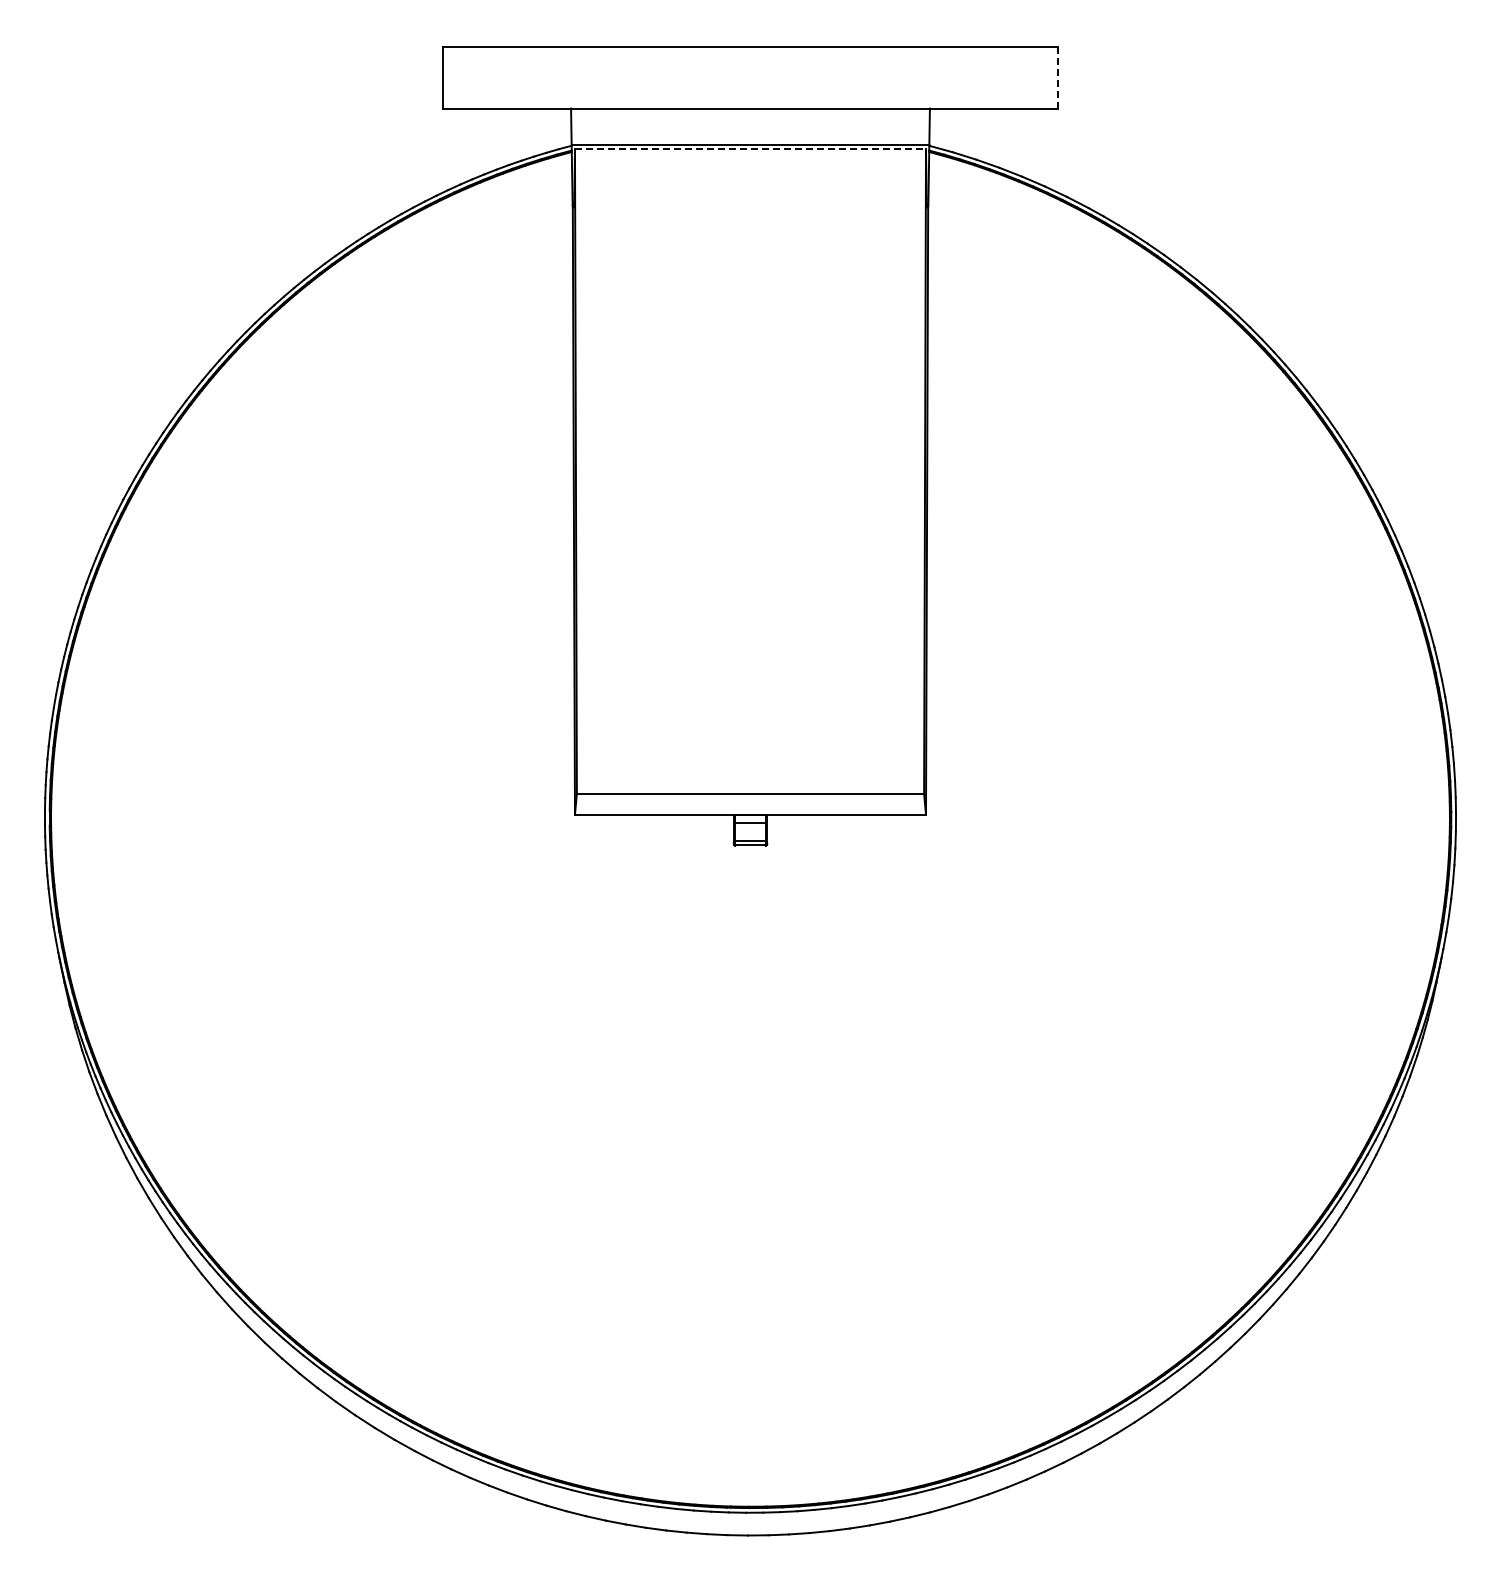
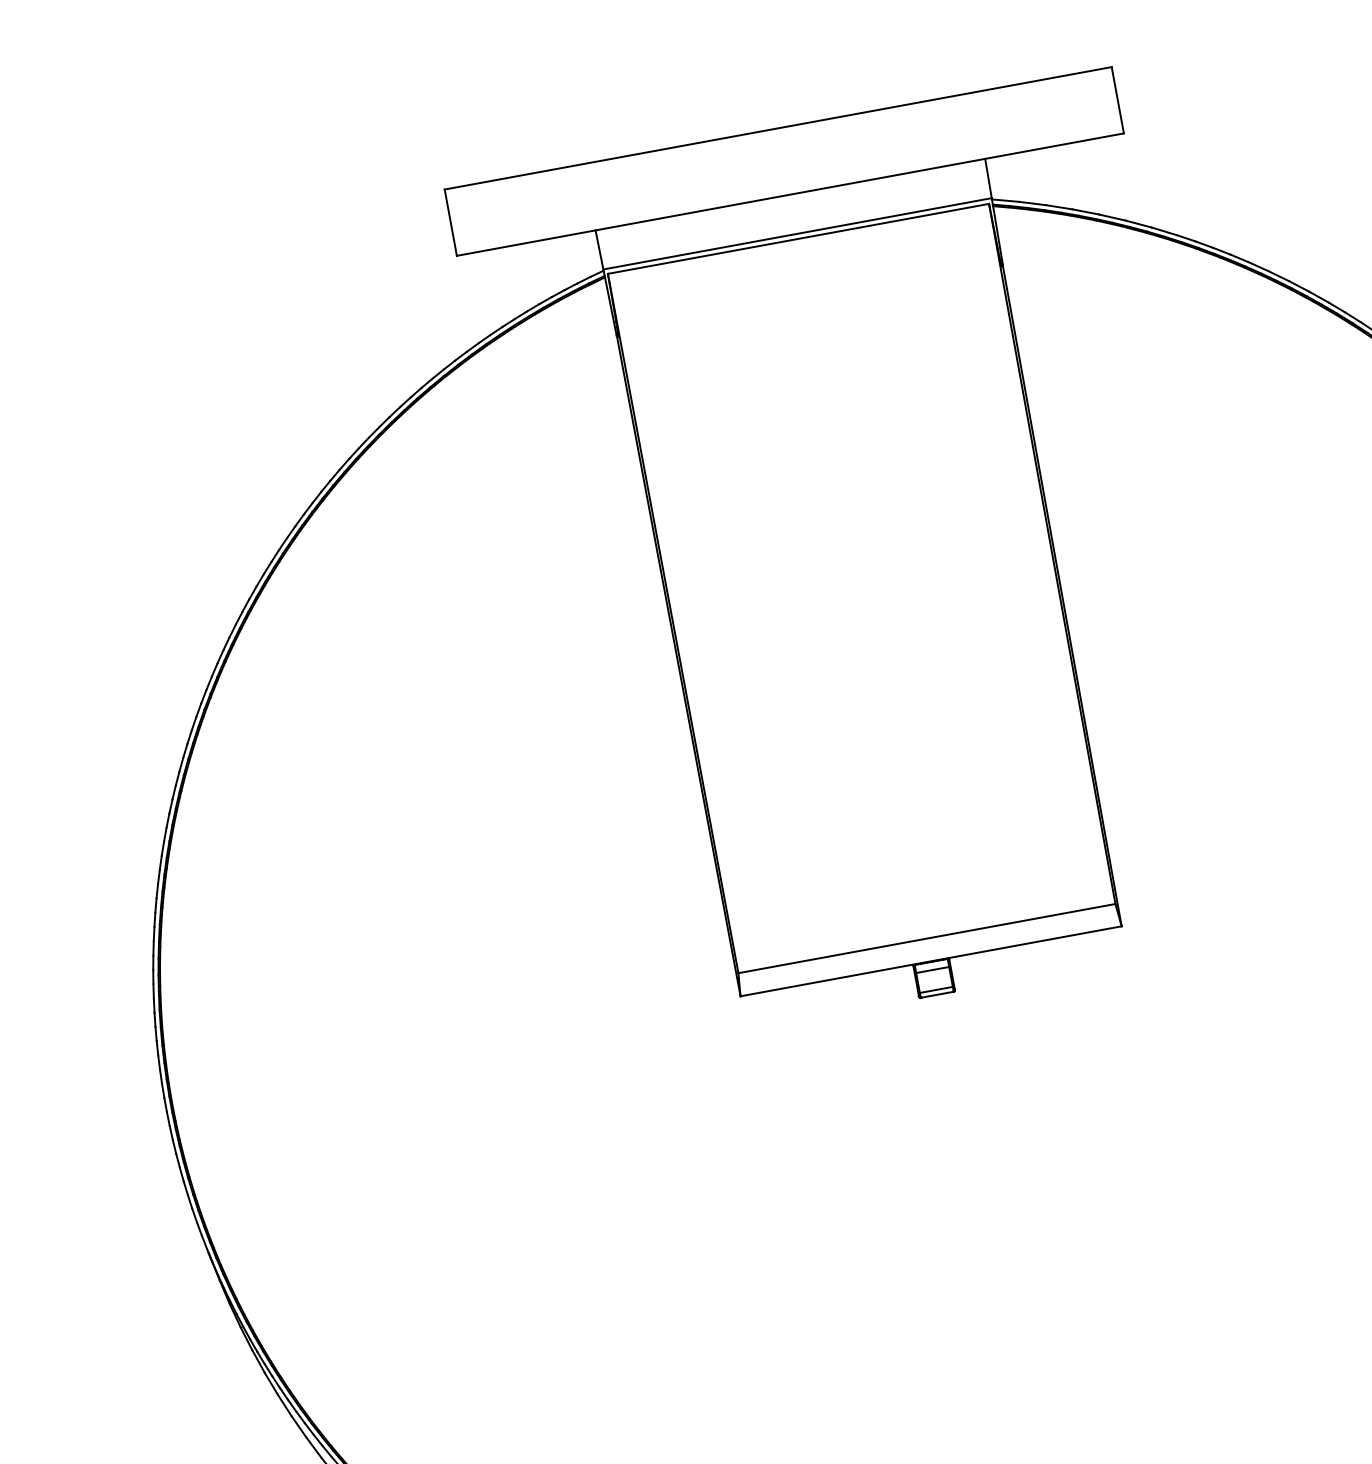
line: (1057, 78) -> (1117, 100), dashed -> solid
line: (750, 149) -> (798, 239), dashed -> solid

